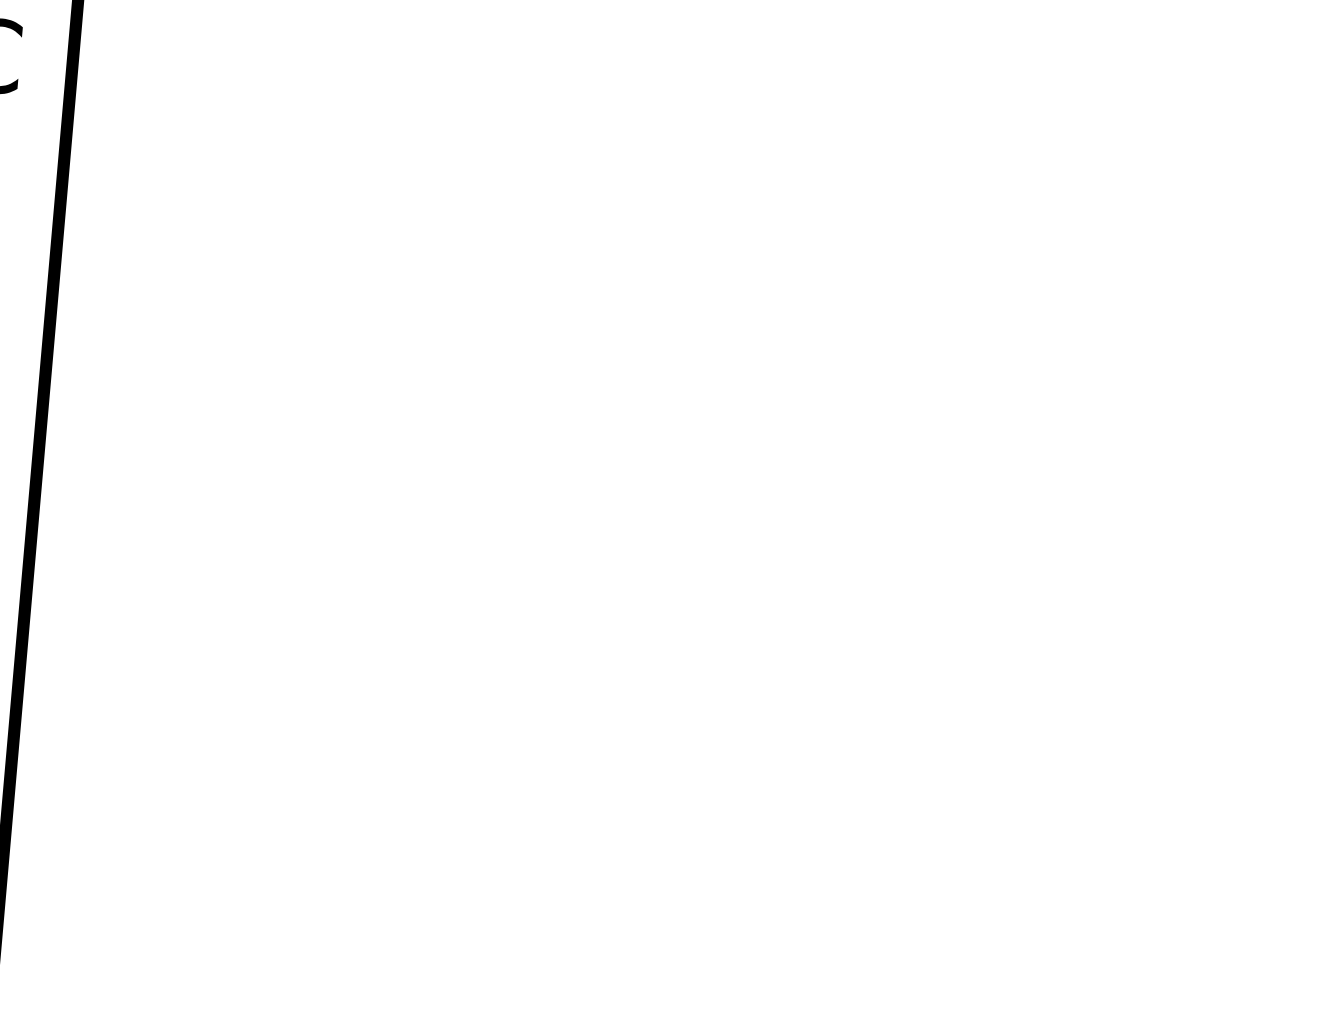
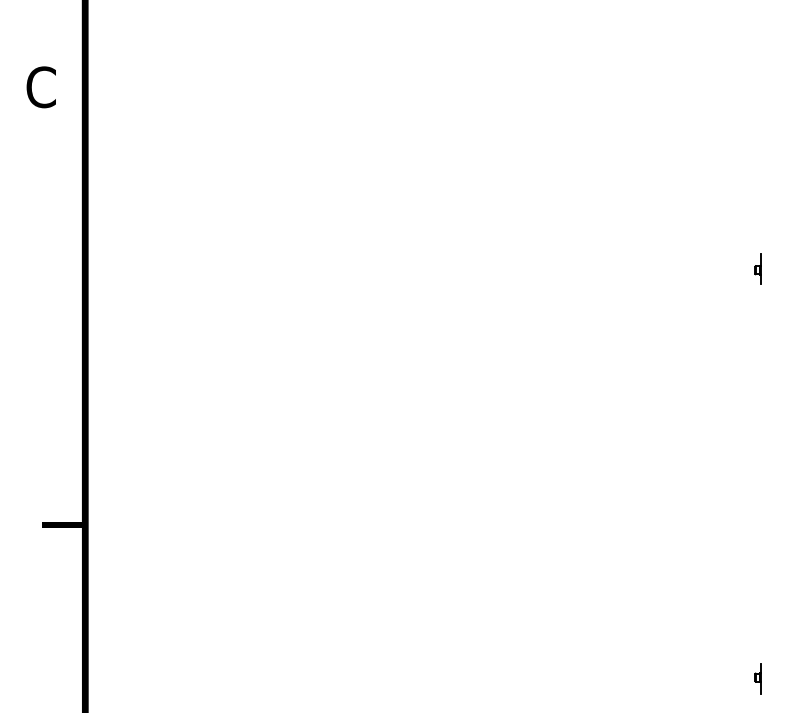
part: (1253, 494) -> (757, 268), added

